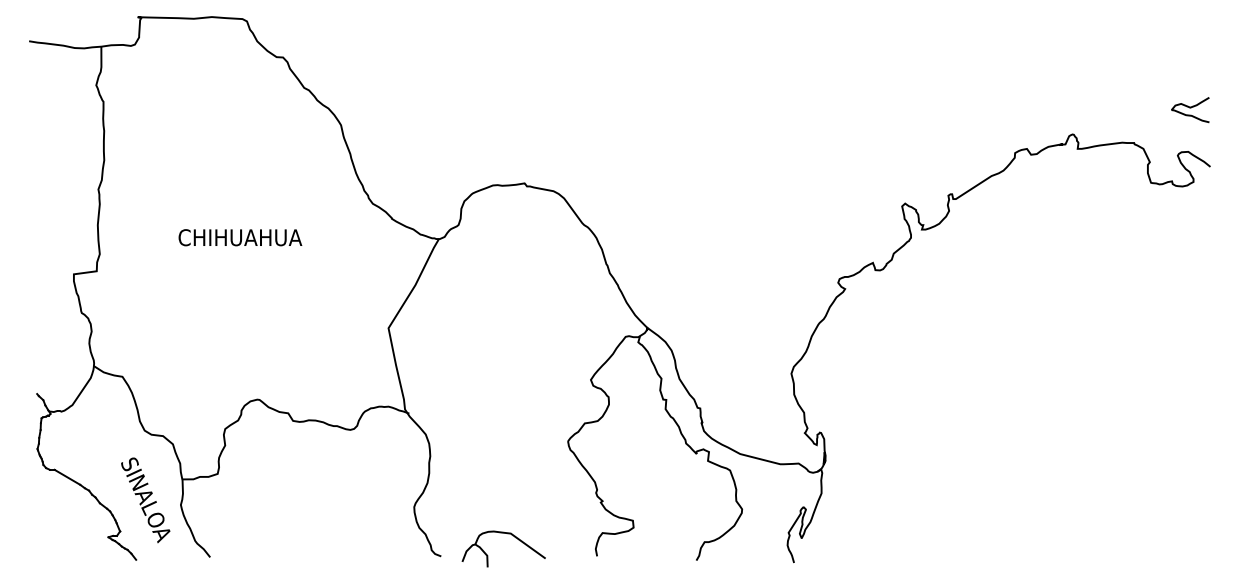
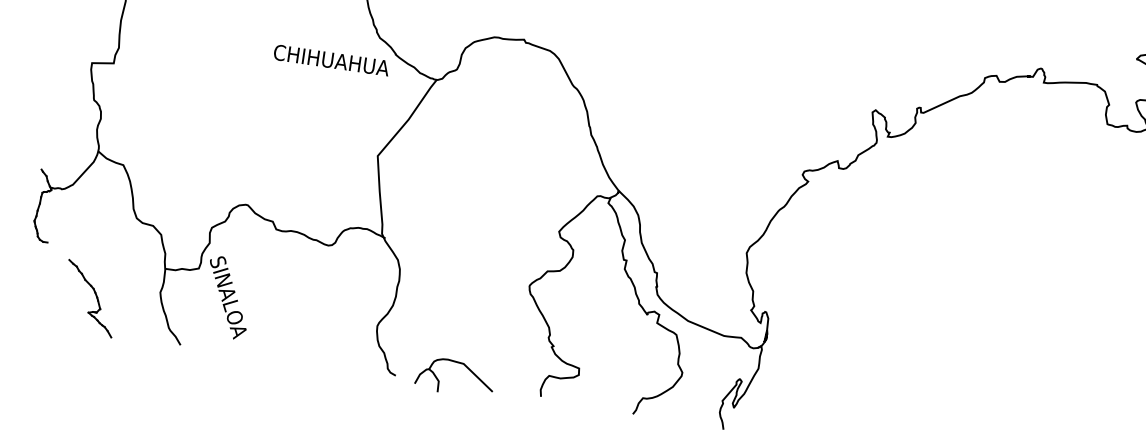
text: (240, 237) -> (331, 60), moved
line: (67, 476) -> (58, 250), removed
text: (145, 500) -> (227, 297), moved

